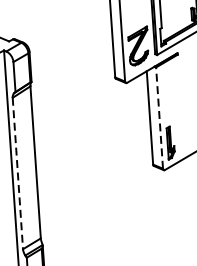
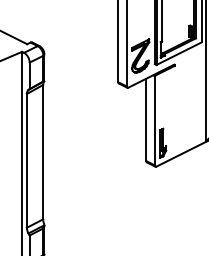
line: (159, 117) -> (154, 120), dashed -> solid
line: (17, 173) -> (26, 160), dashed -> solid

